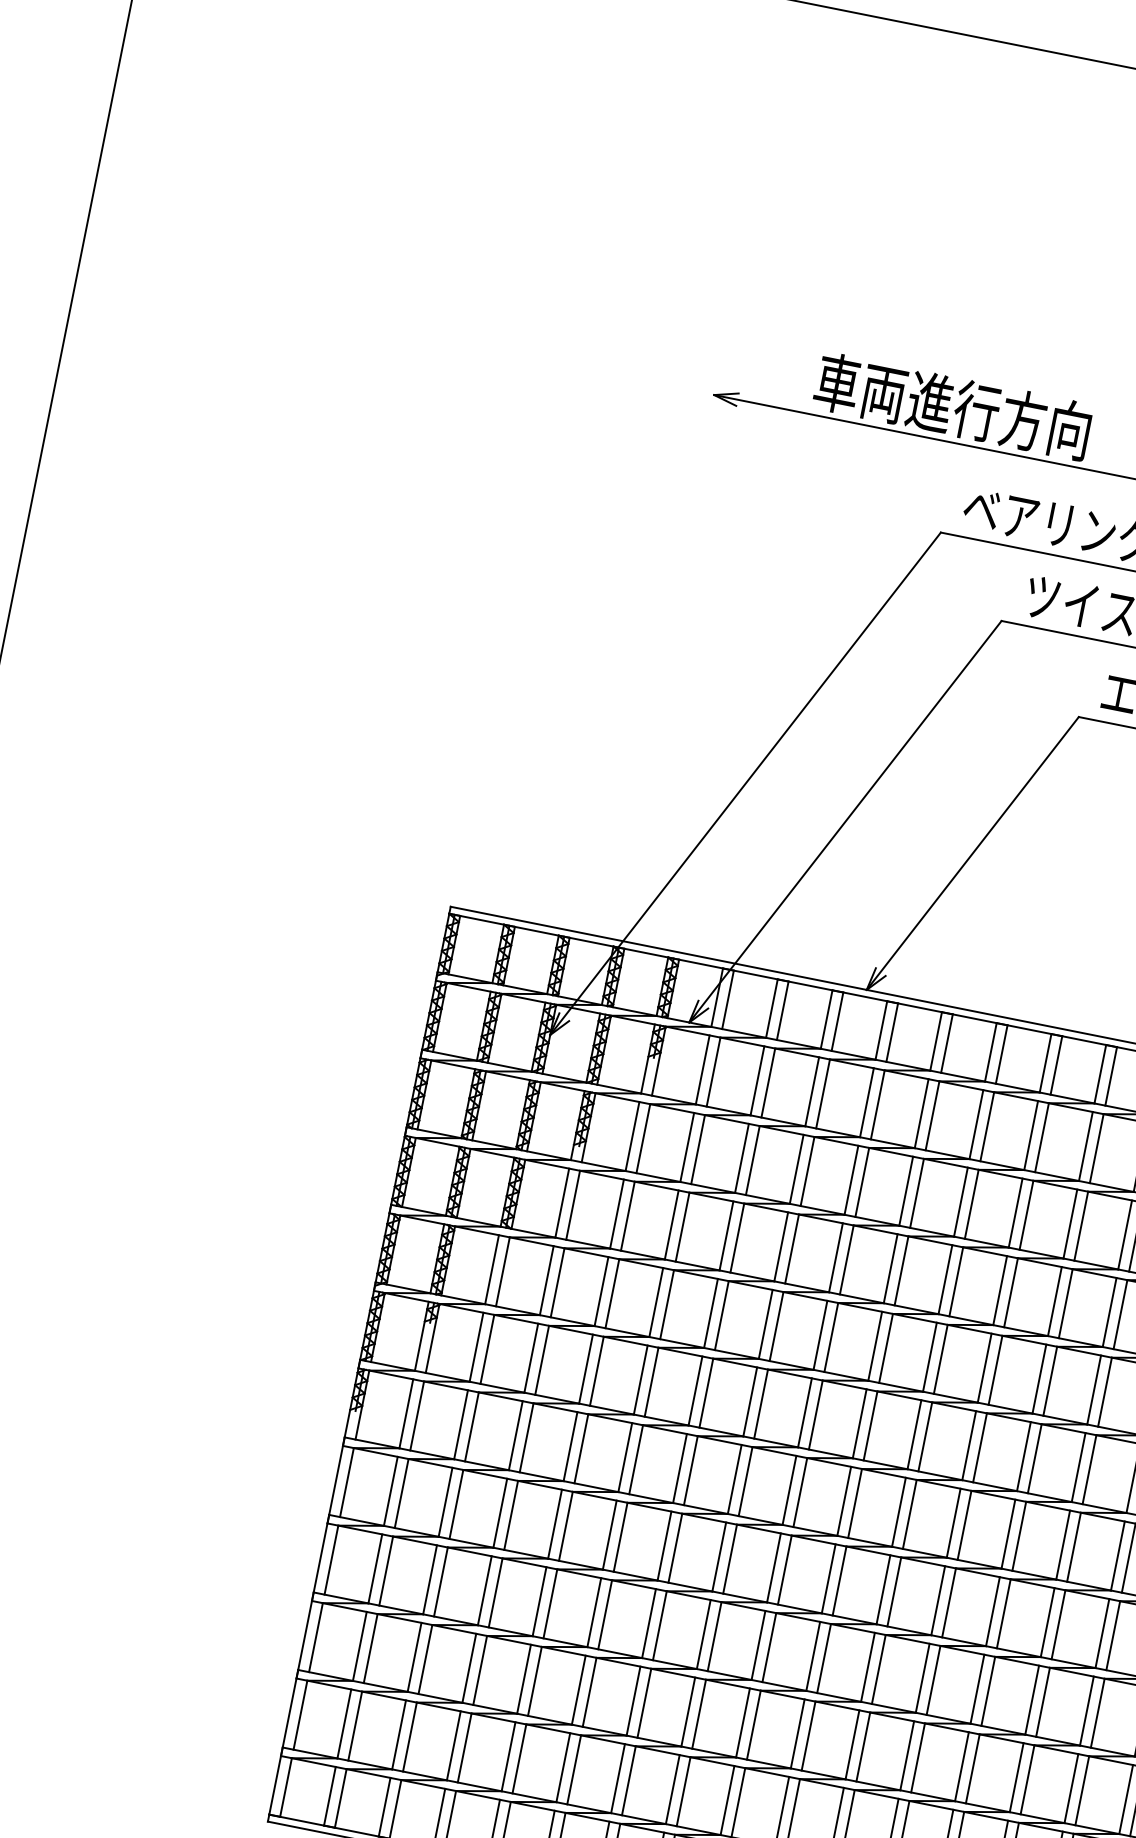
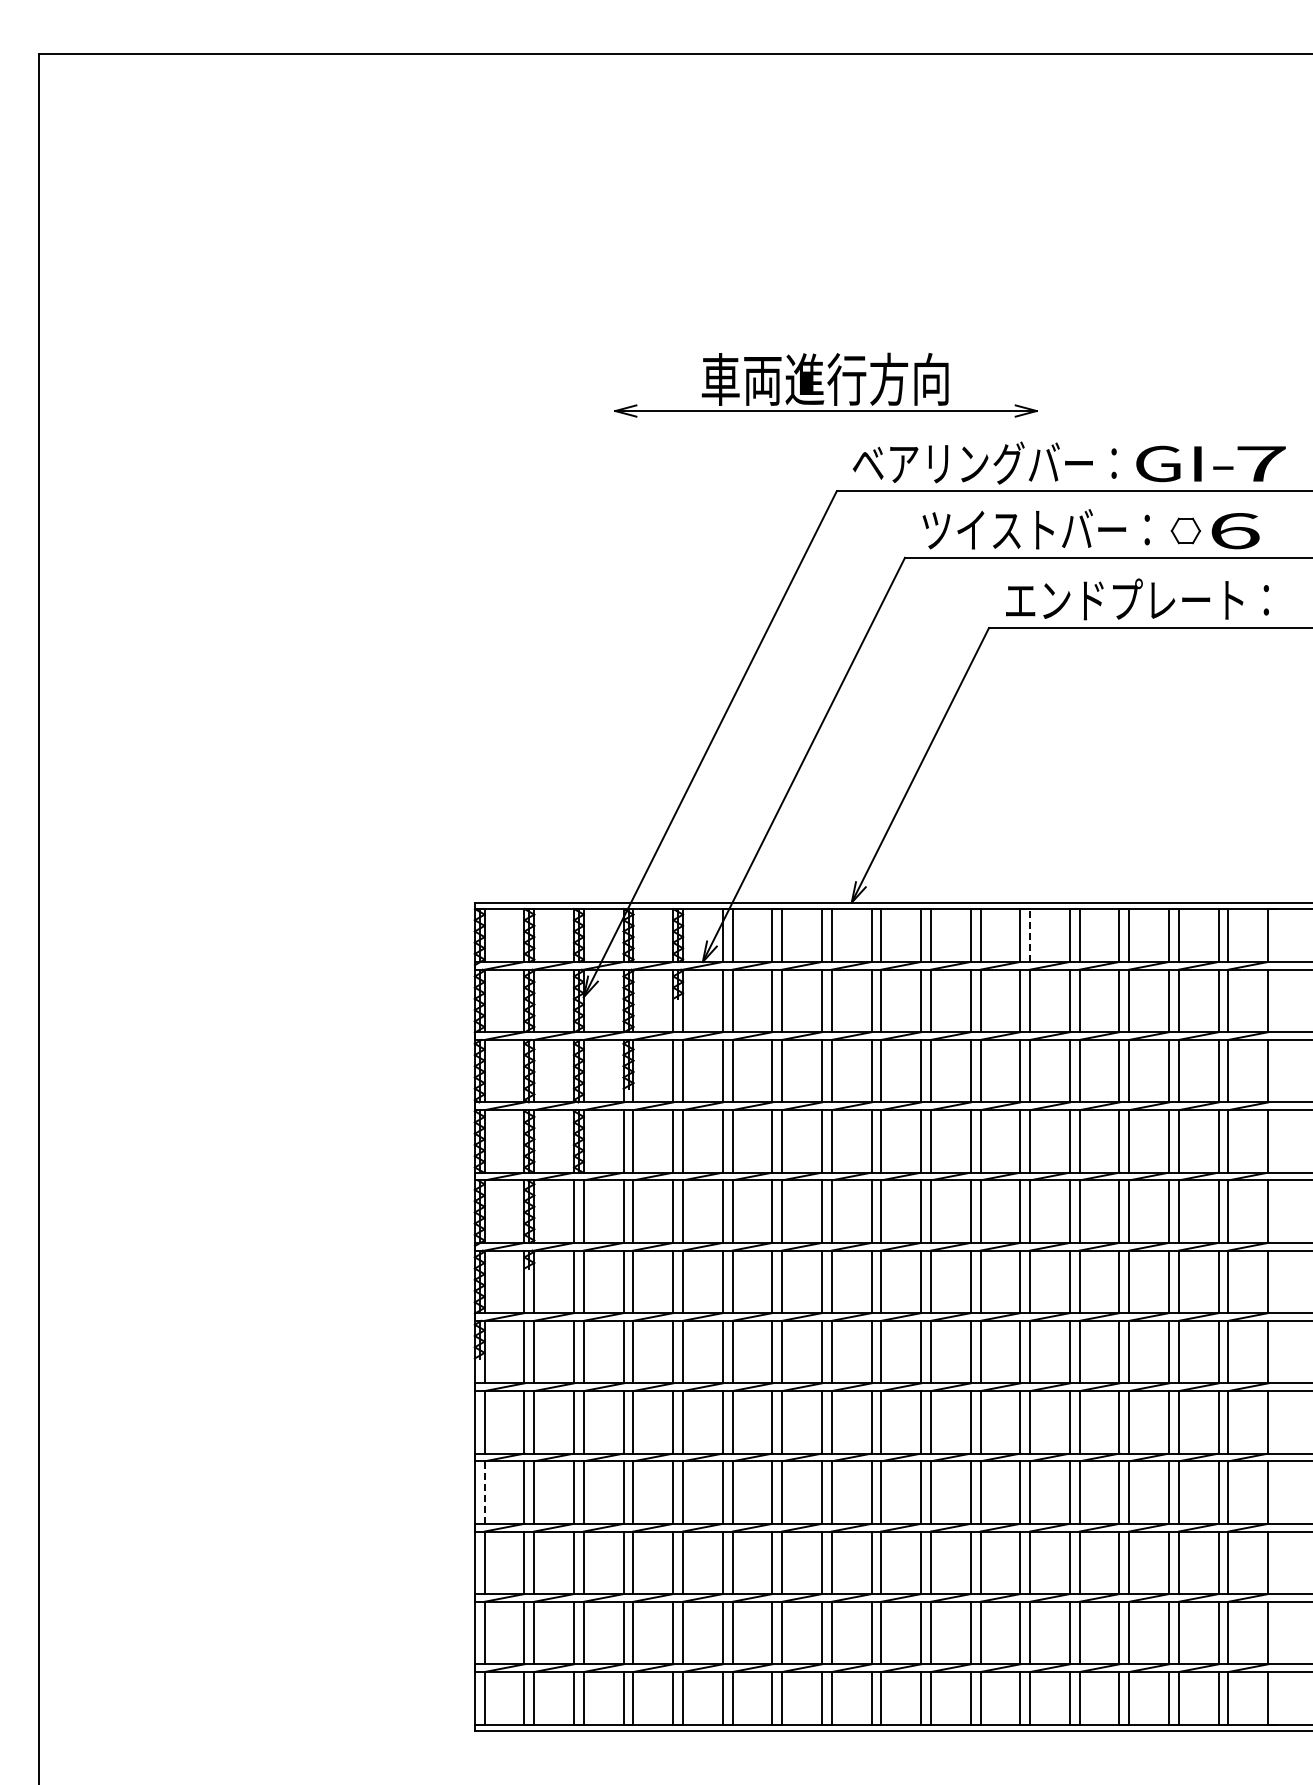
line: (1057, 1064) -> (1030, 934), solid -> dashed
line: (331, 1559) -> (484, 1492), solid -> dashed

